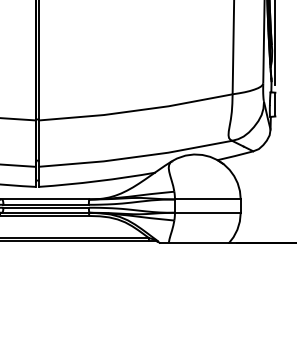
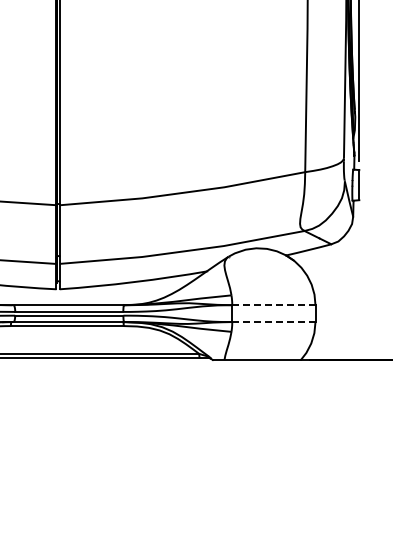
line: (207, 199) -> (273, 305), solid -> dashed
line: (207, 213) -> (273, 322), solid -> dashed

